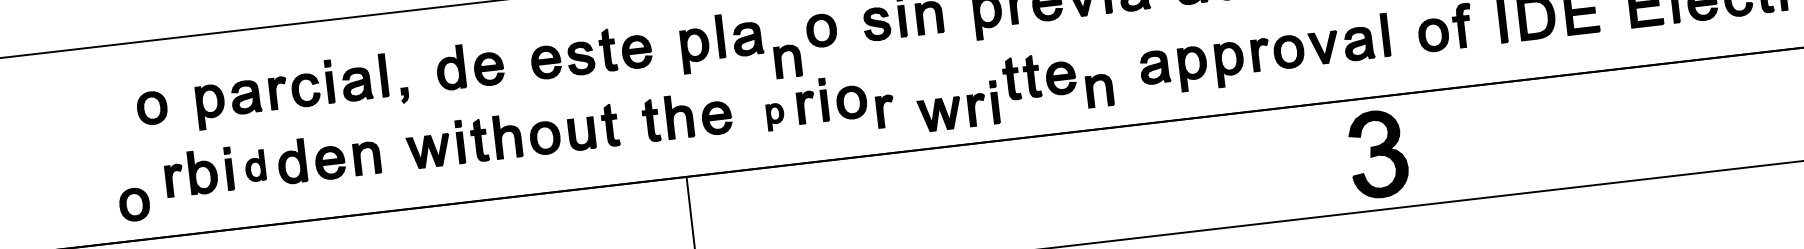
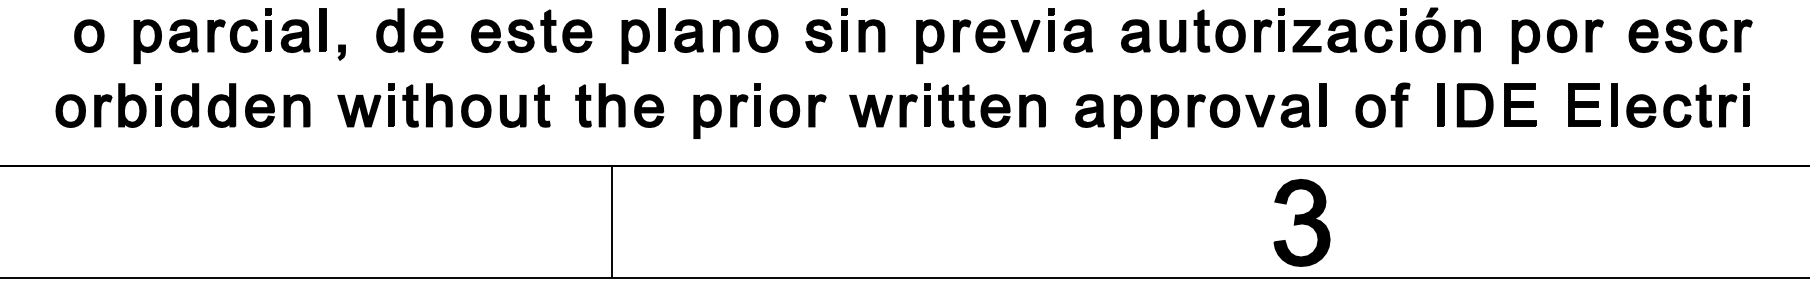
part: (788, 61) -> (726, 35), moved
part: (1099, 90) -> (1032, 110), moved
part: (957, 106) -> (889, 105), moved
part: (885, 111) -> (817, 110), moved
part: (775, 116) -> (707, 116), size x1.67
part: (254, 166) -> (184, 105), size x1.43
part: (134, 204) -> (70, 110), moved

